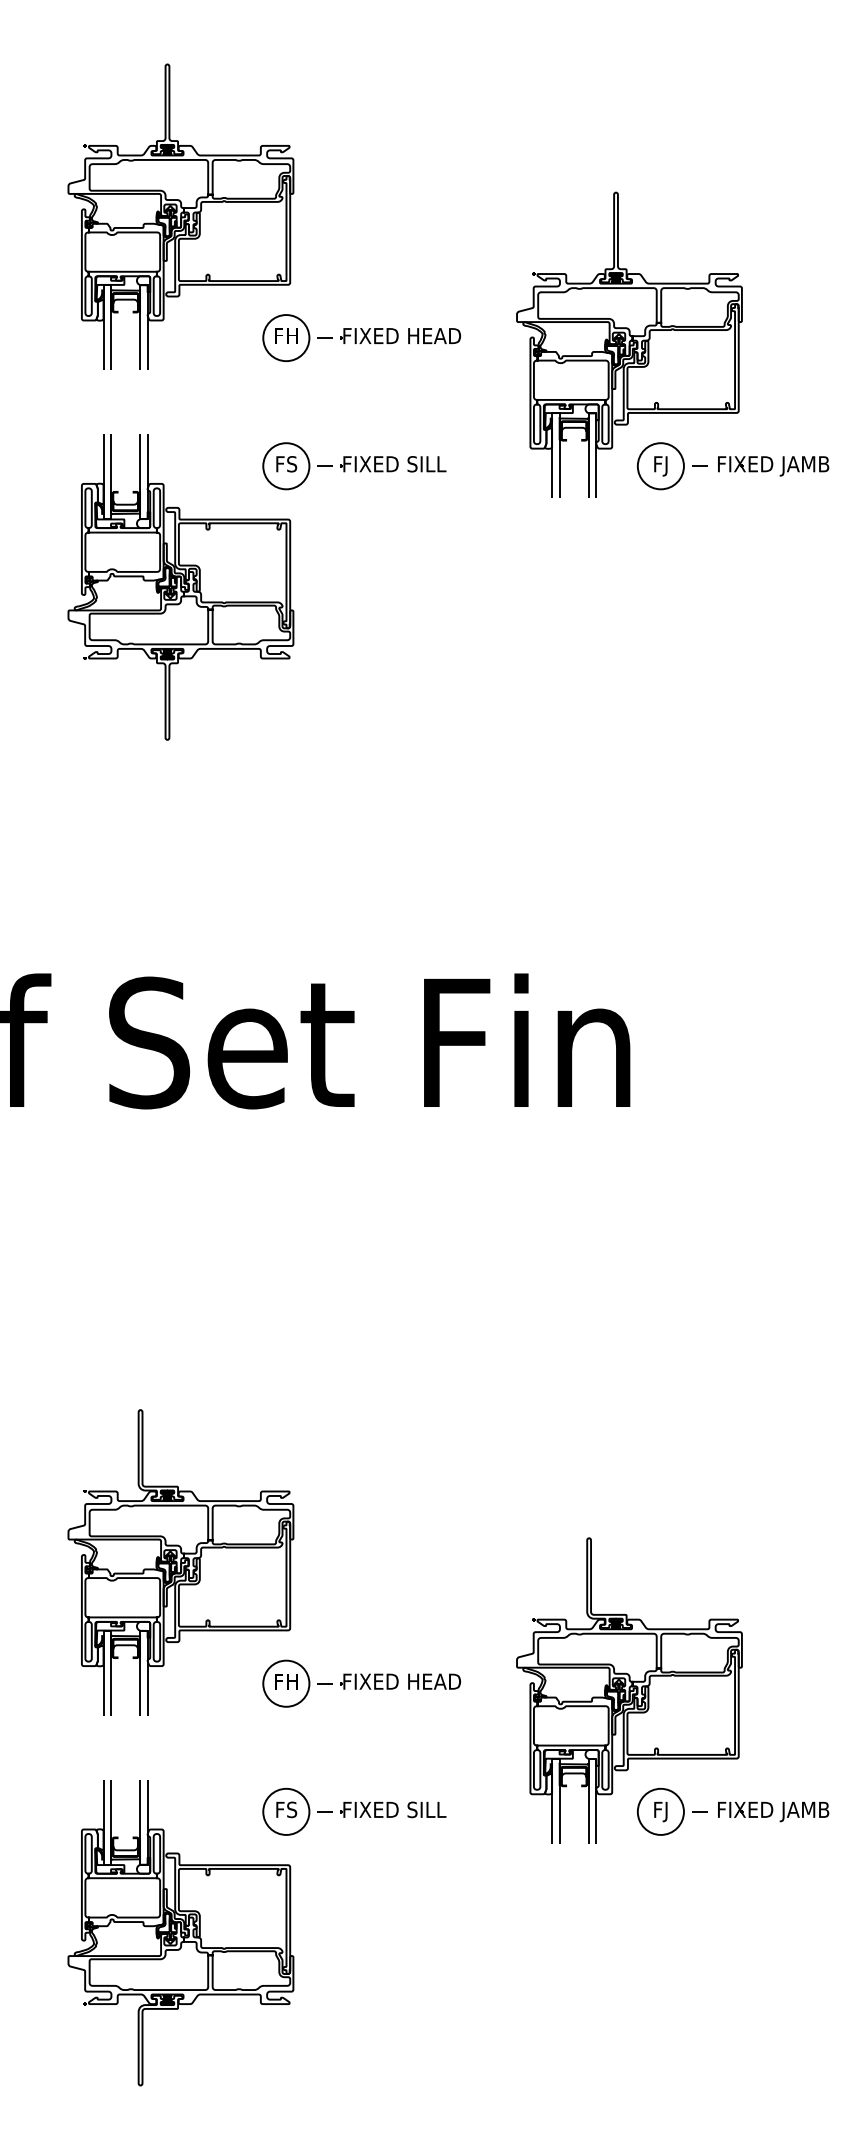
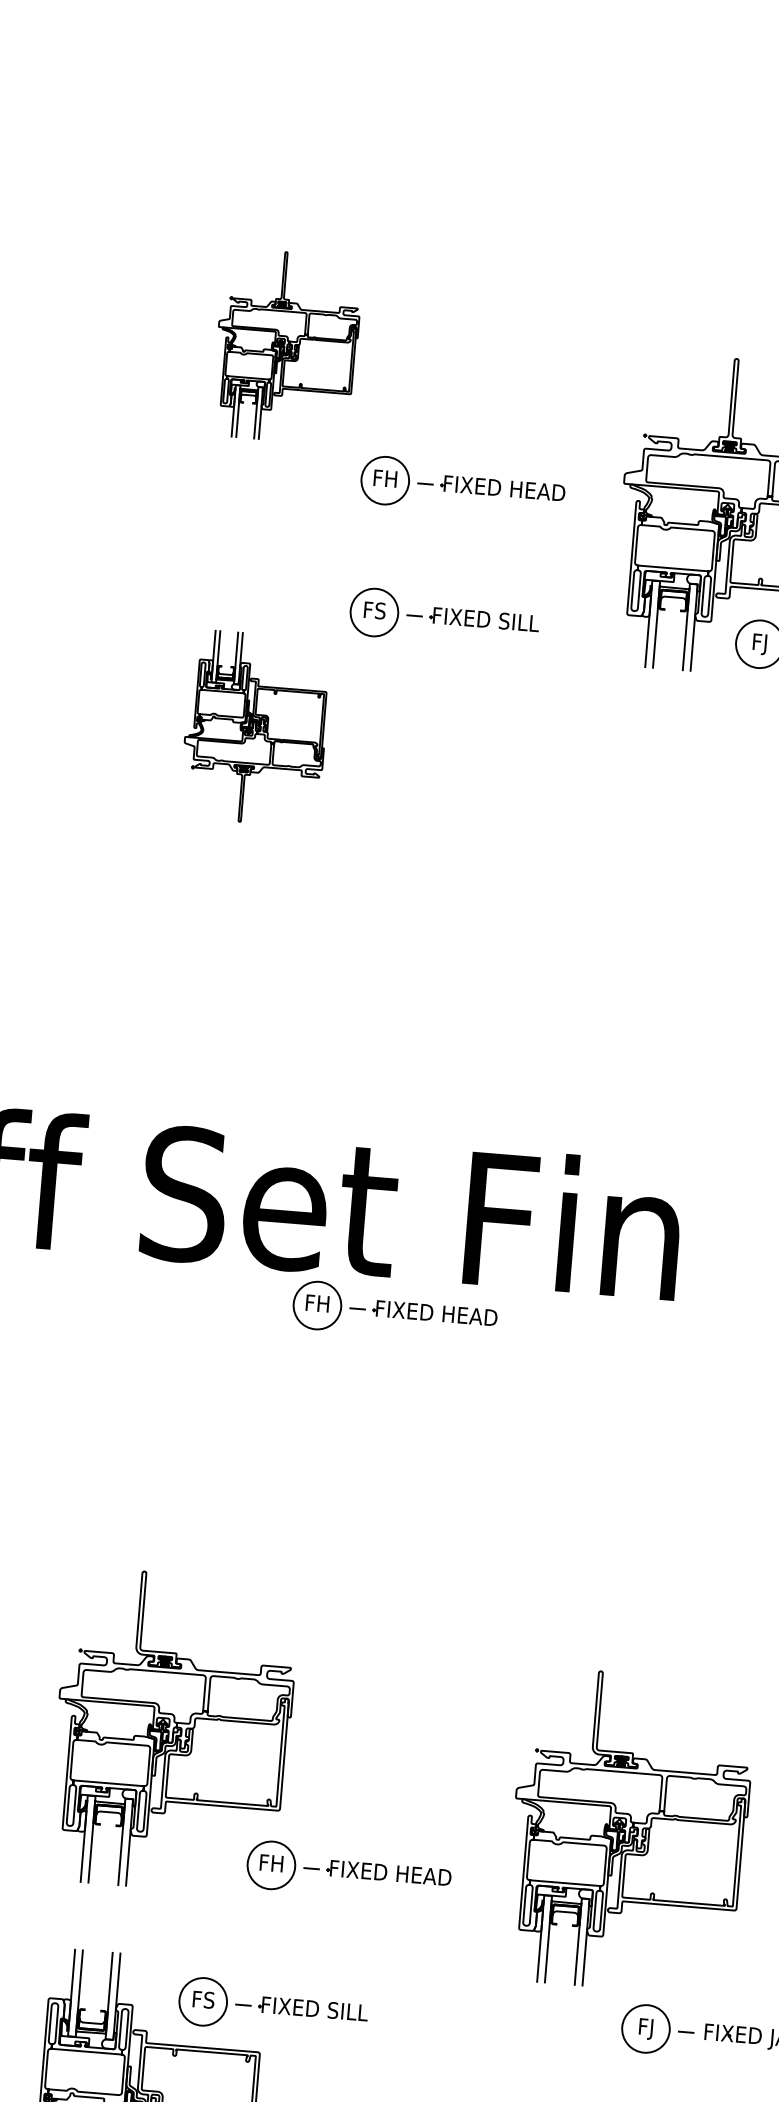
part: (180, 216) -> (286, 346), size x0.6
part: (180, 587) -> (255, 728), size x0.6
part: (361, 1139) -> (394, 1311), added
part: (629, 1690) -> (629, 1831), moved
part: (354, 1811) -> (273, 2007), moved

